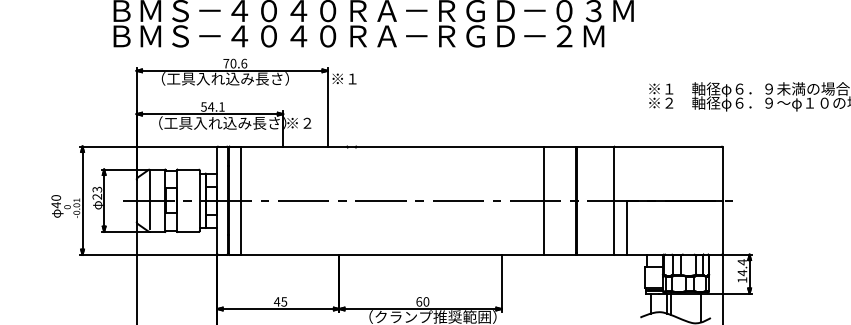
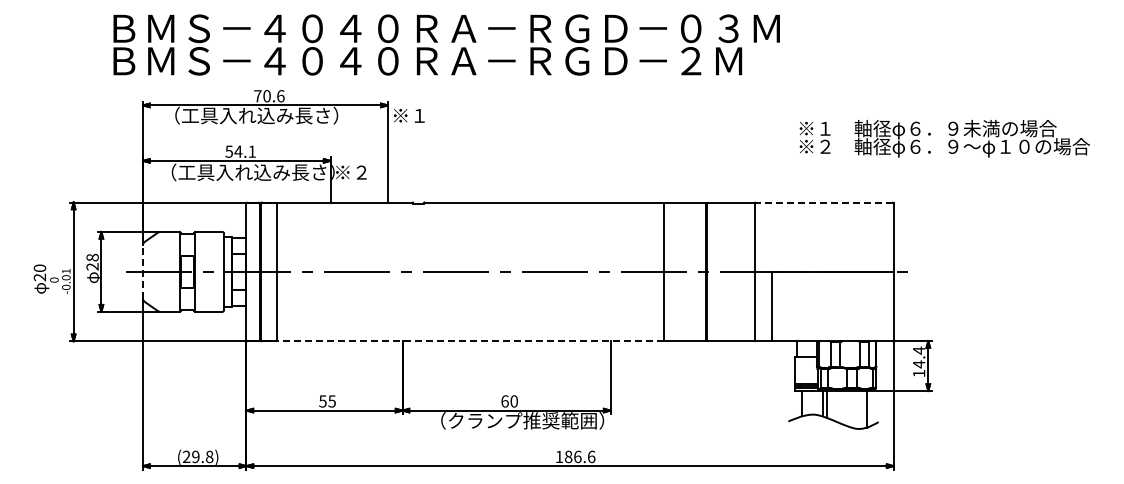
line: (668, 146) -> (824, 202), solid -> dashed
text: (97, 189) -> (92, 257), 23 -> 28
line: (137, 200) -> (143, 271), solid -> dashed
line: (149, 200) -> (159, 271), removed
text: (55, 205) -> (39, 277), 40 -> 20
line: (392, 255) -> (470, 341), solid -> dashed
text: (276, 301) -> (322, 401), 45 -> 55

